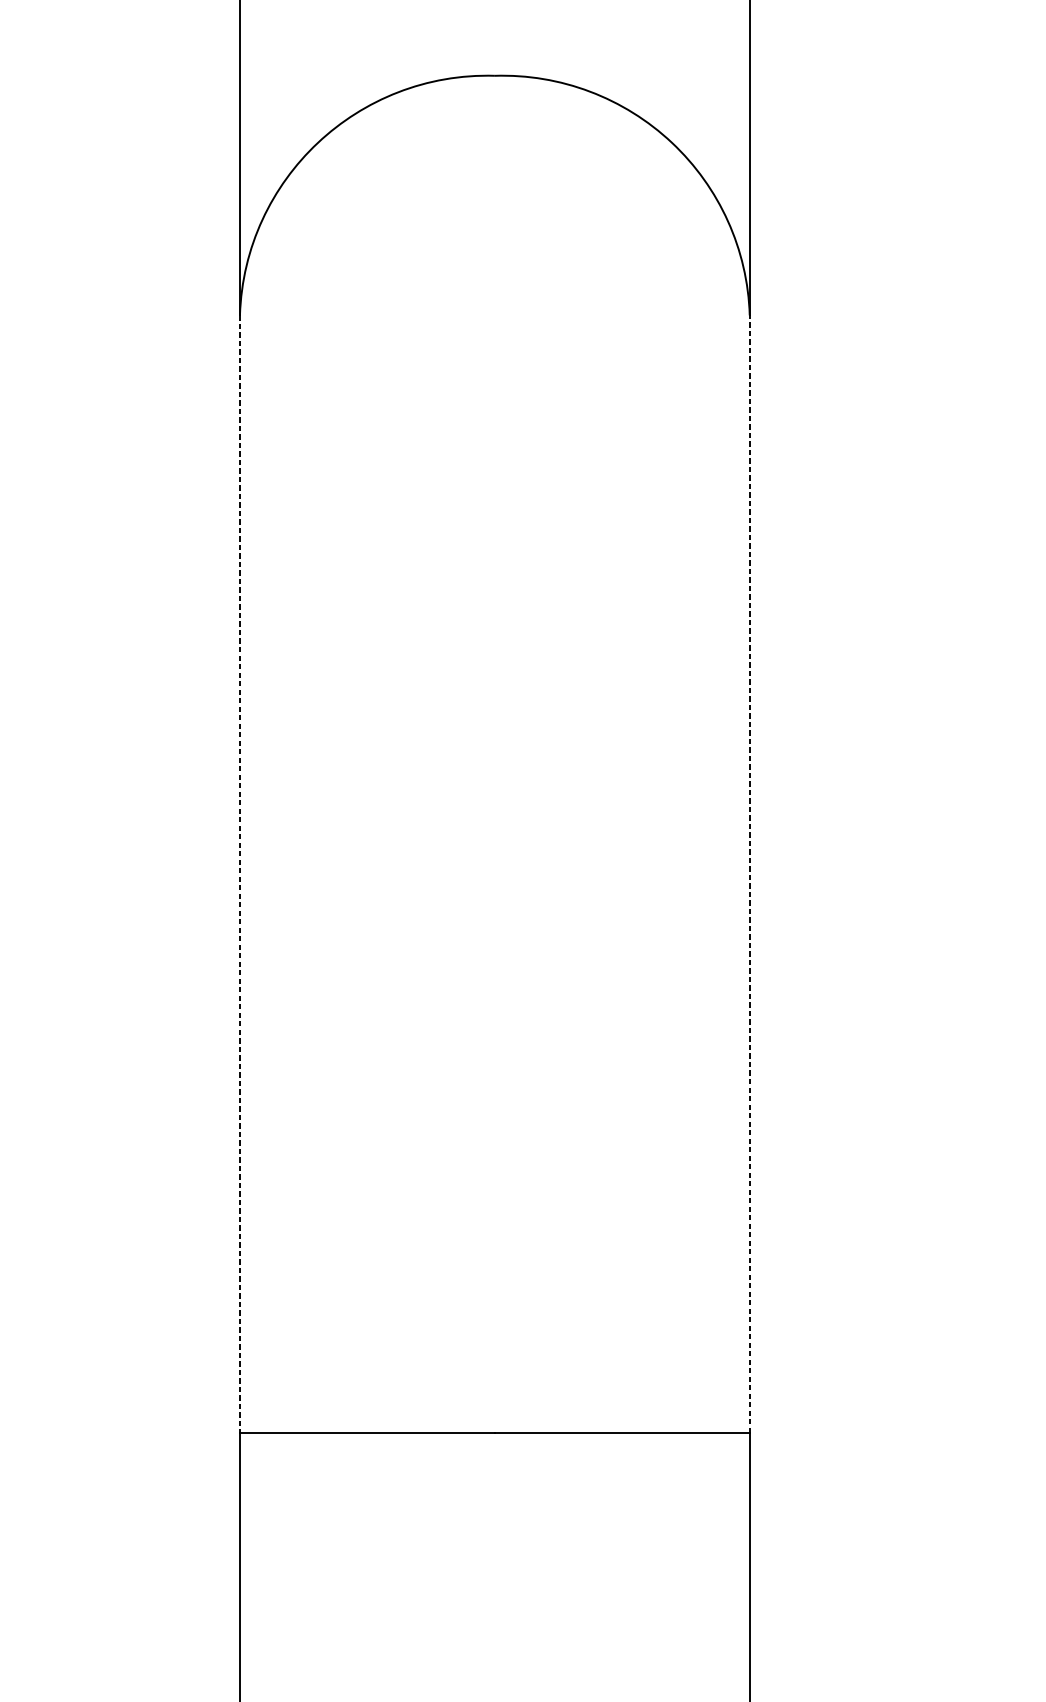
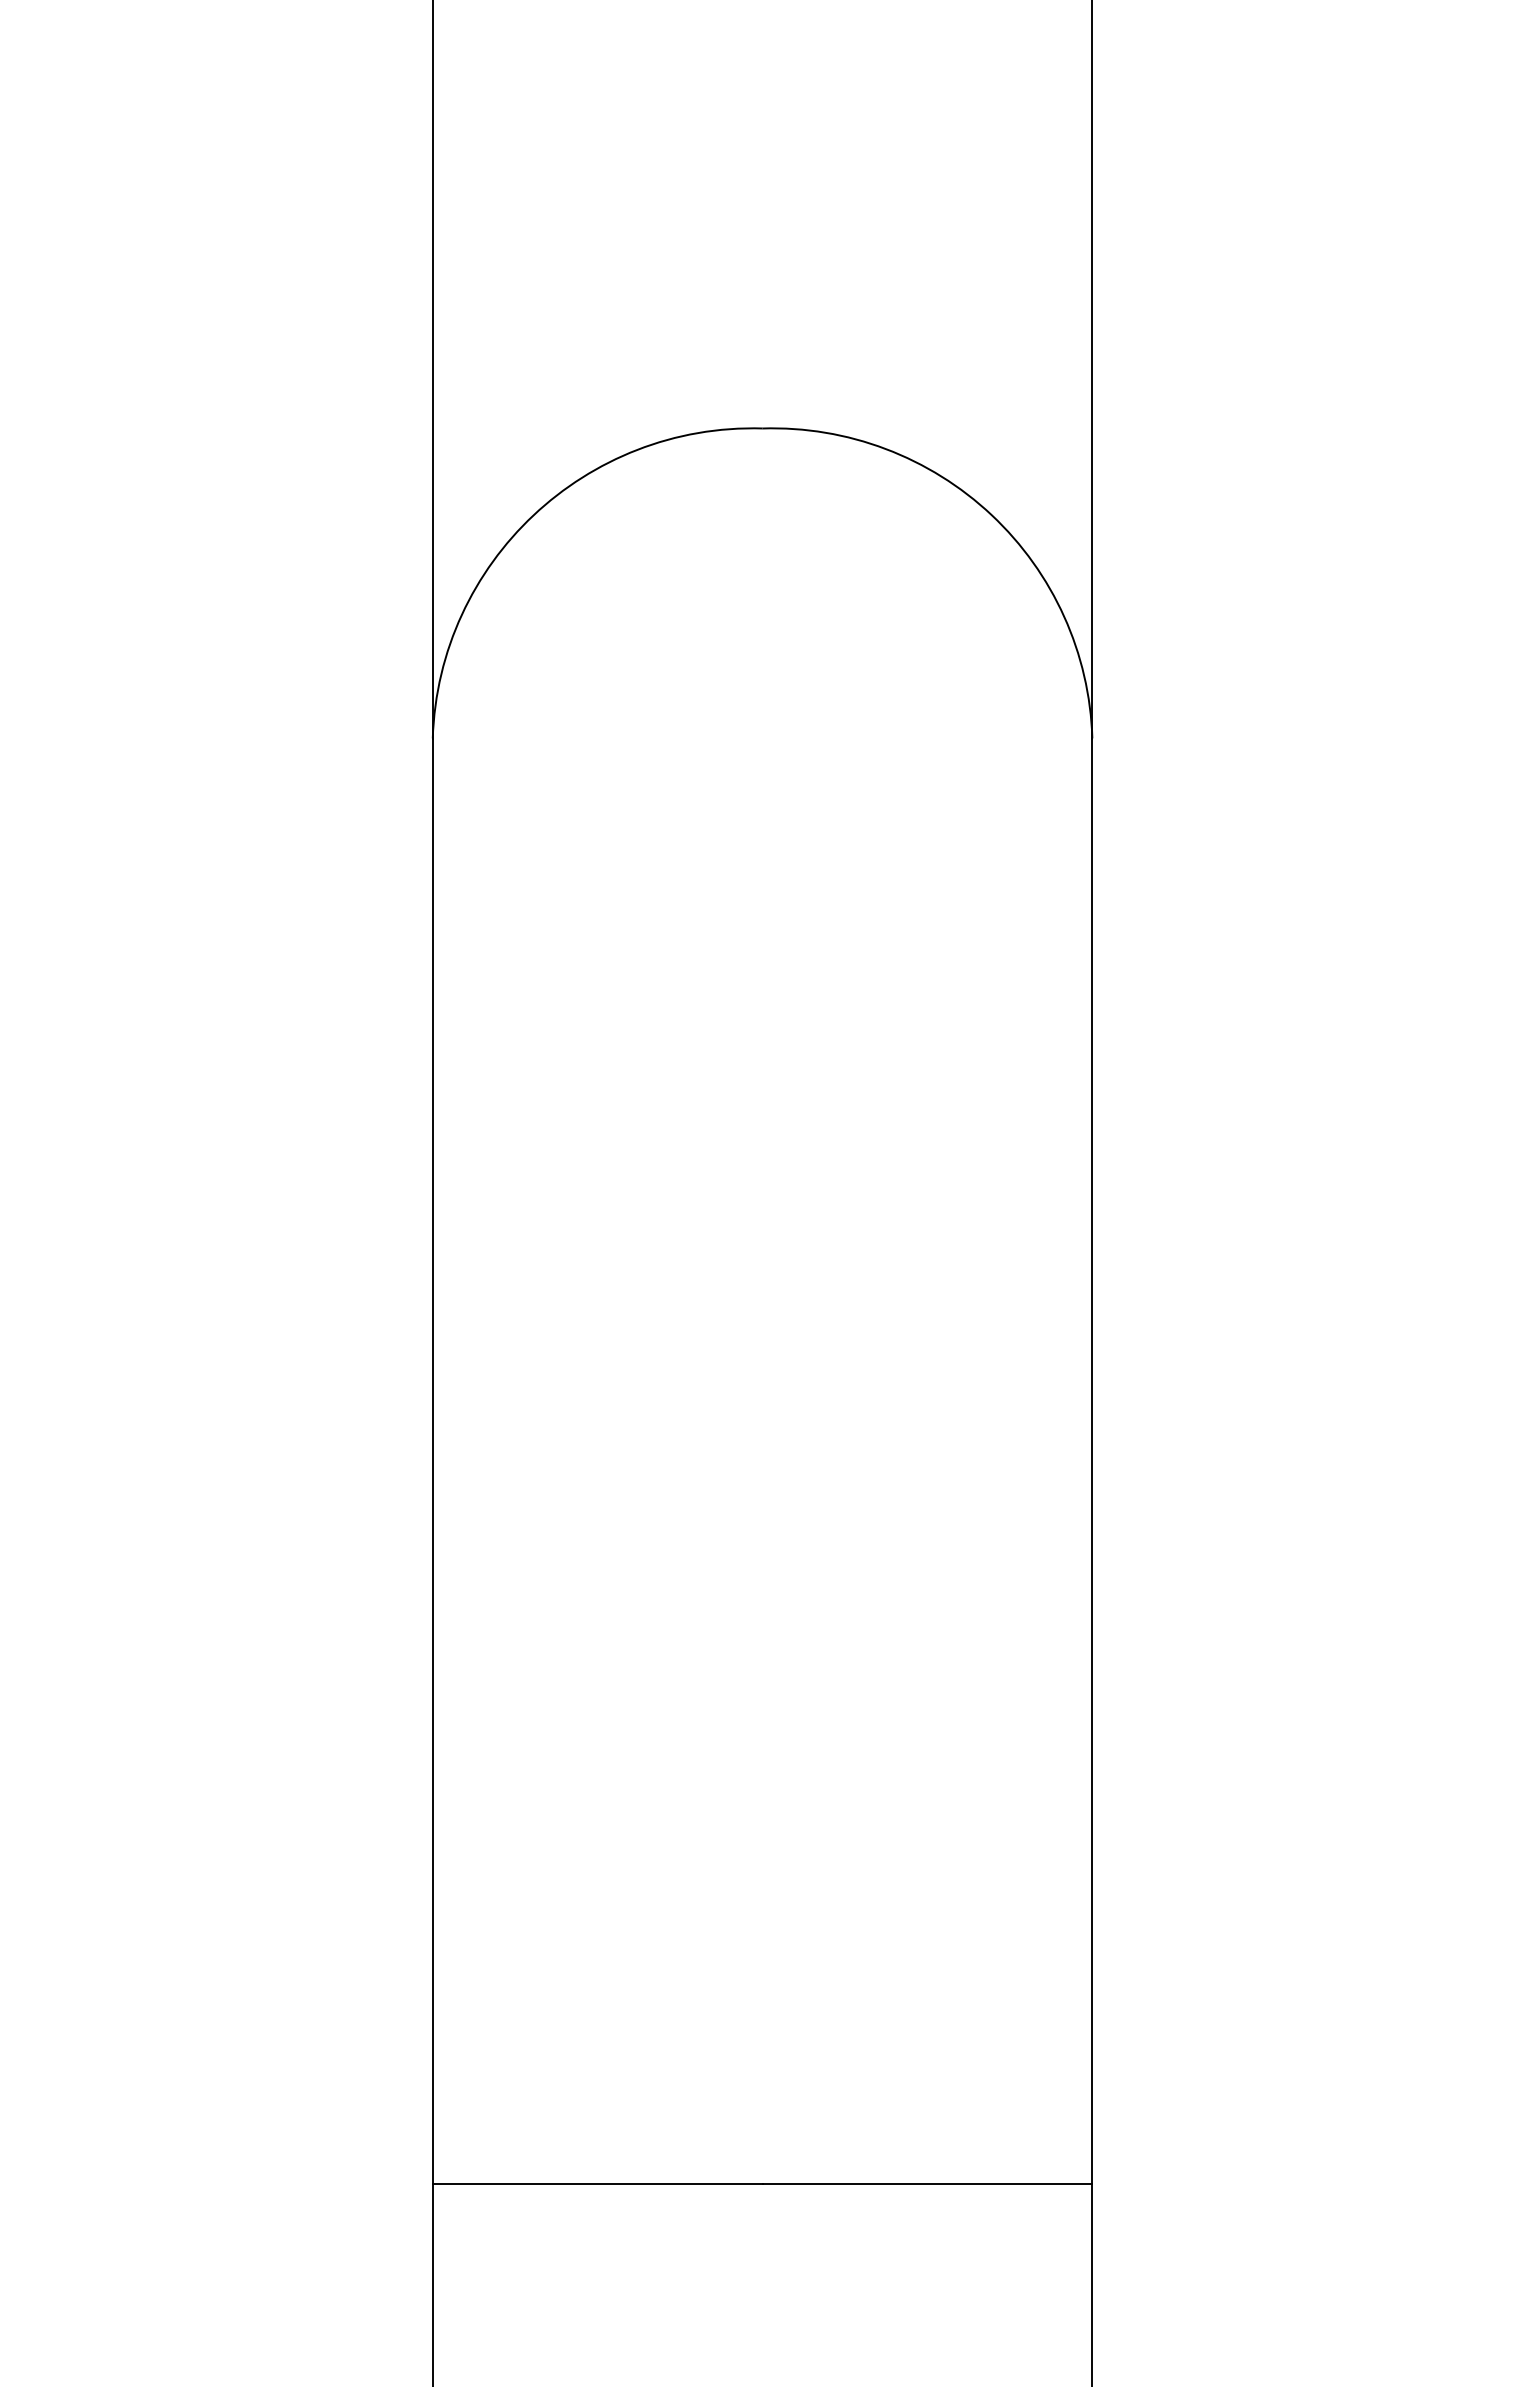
line: (239, 874) -> (432, 1461), dashed -> solid
line: (749, 874) -> (1092, 1461), dashed -> solid

